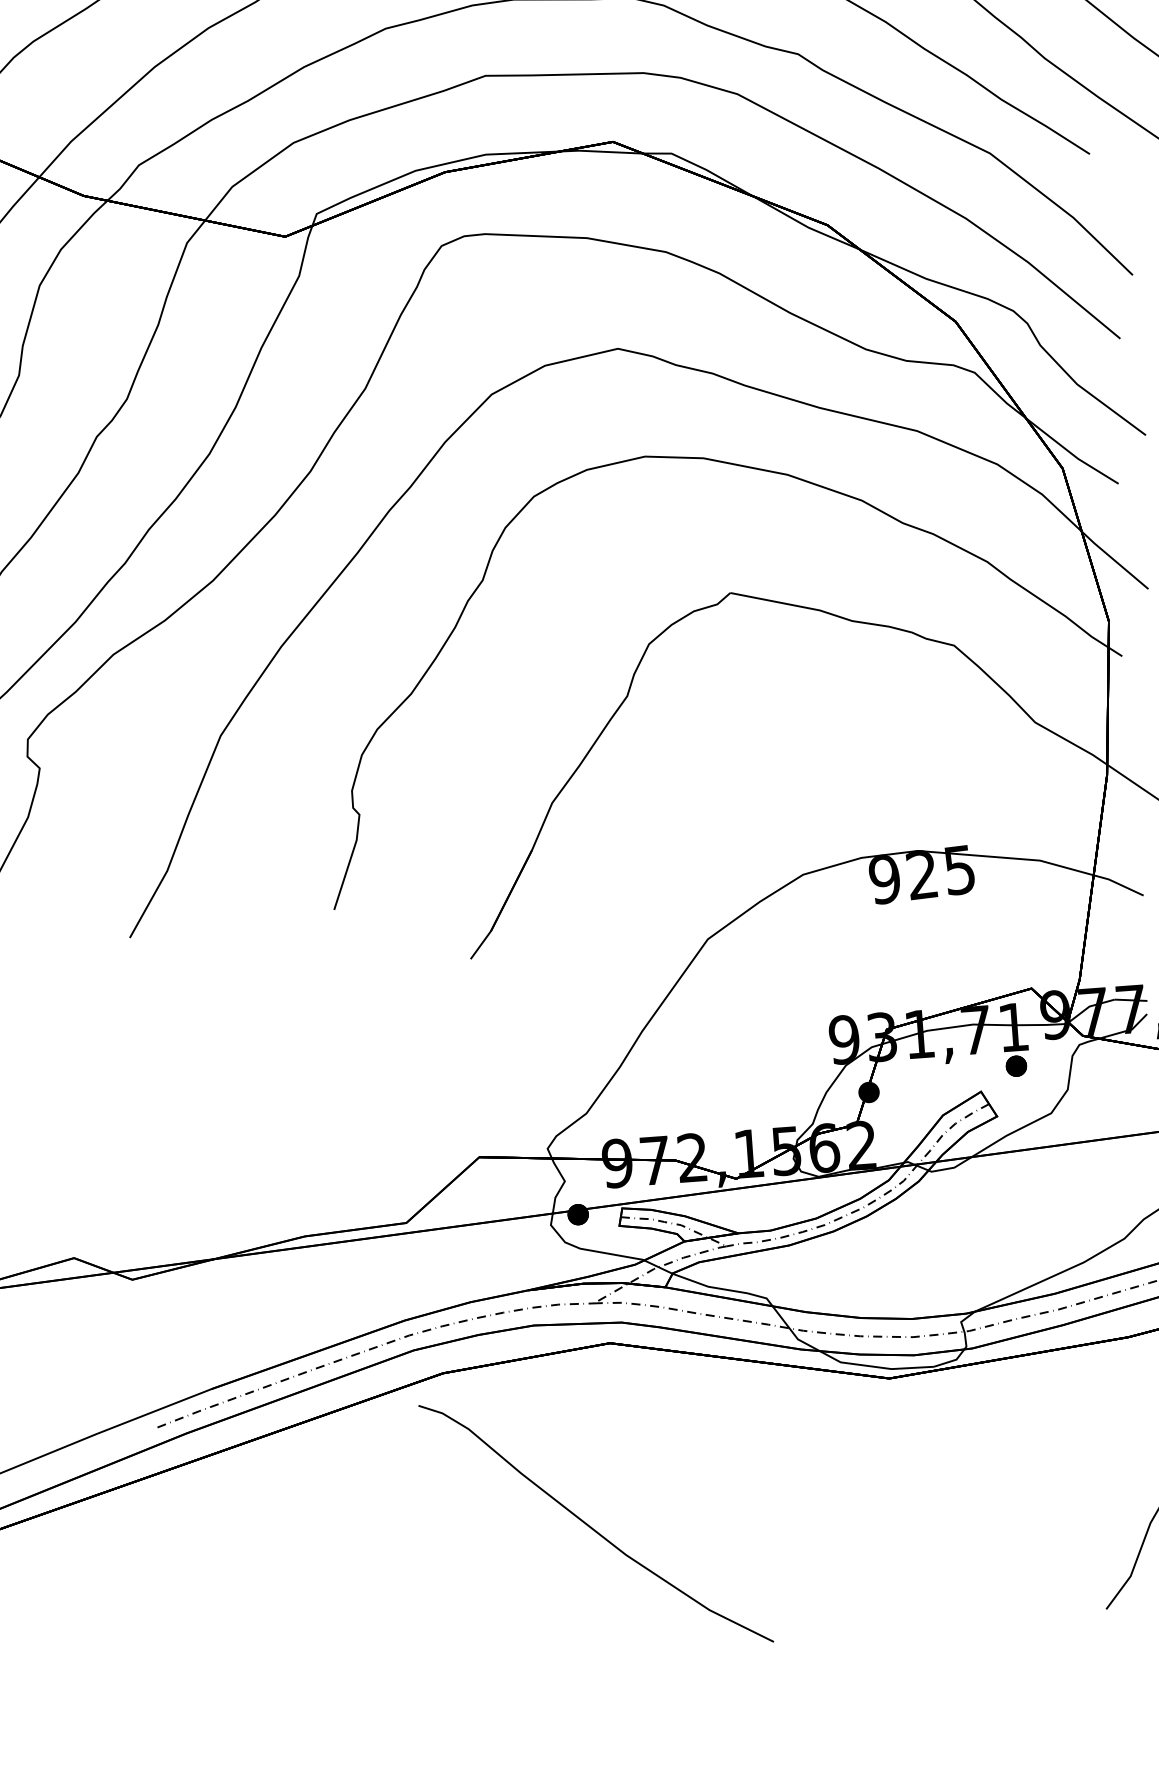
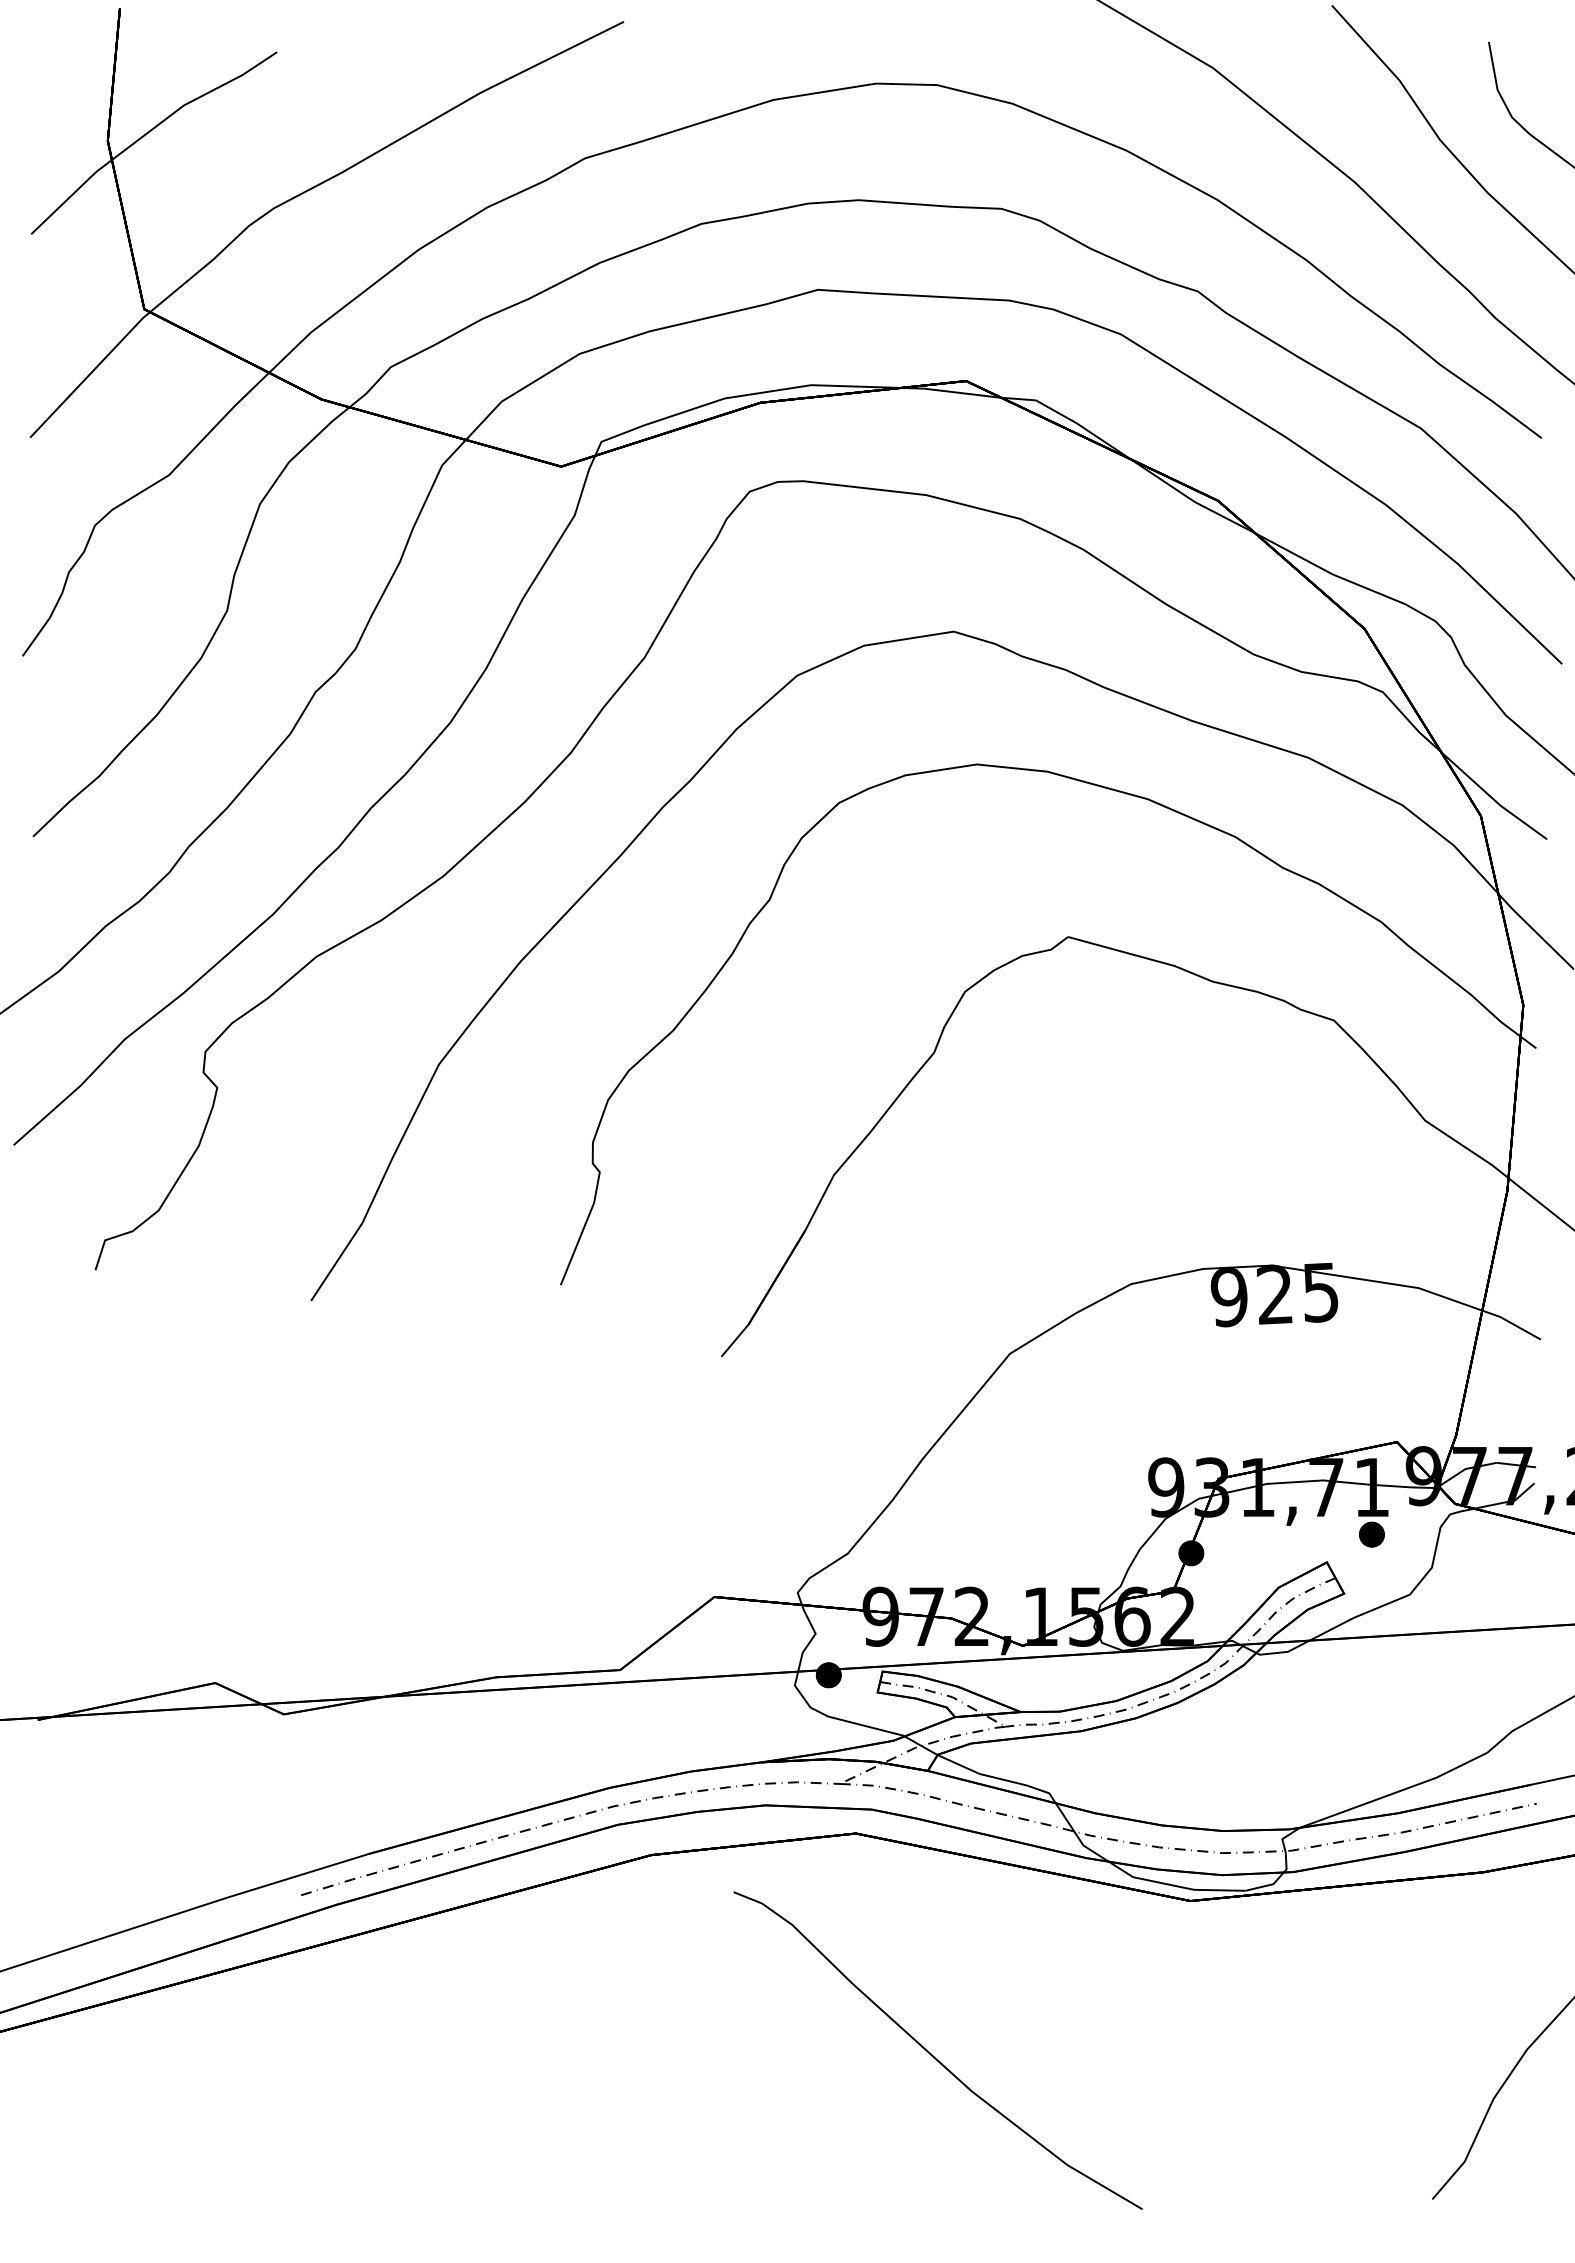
curve: (591, 1527) -> (932, 2054), moved

